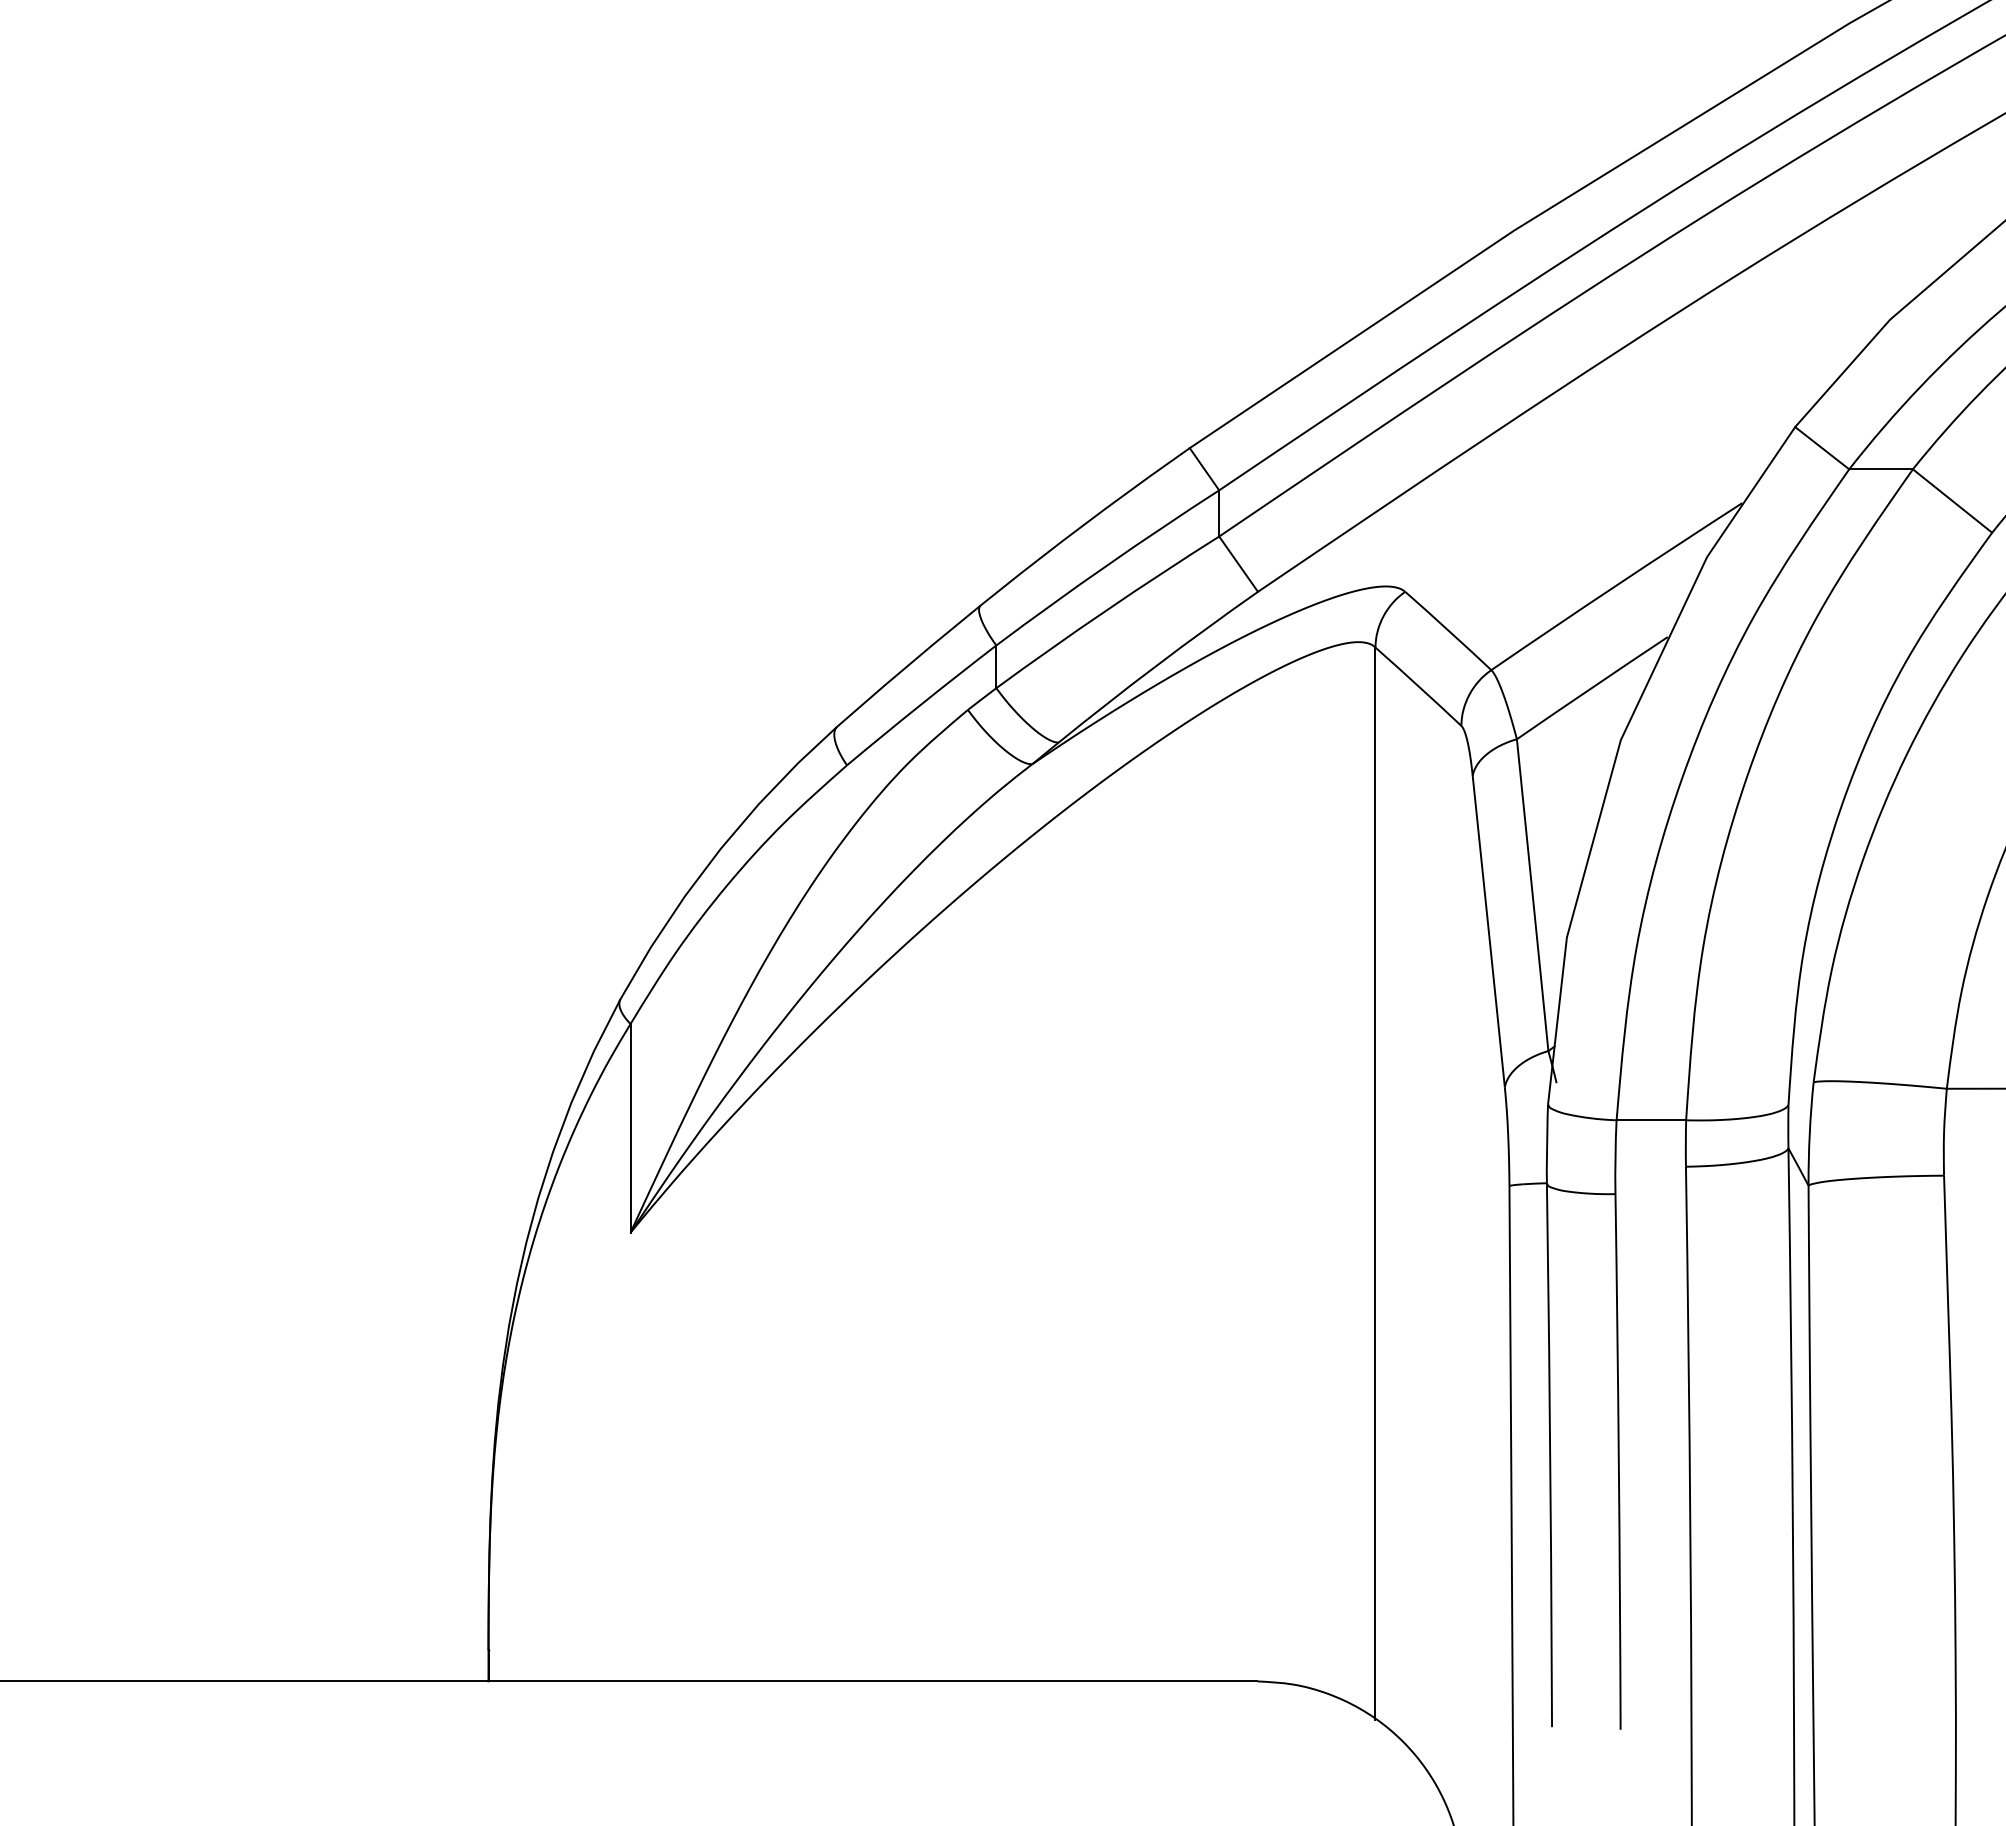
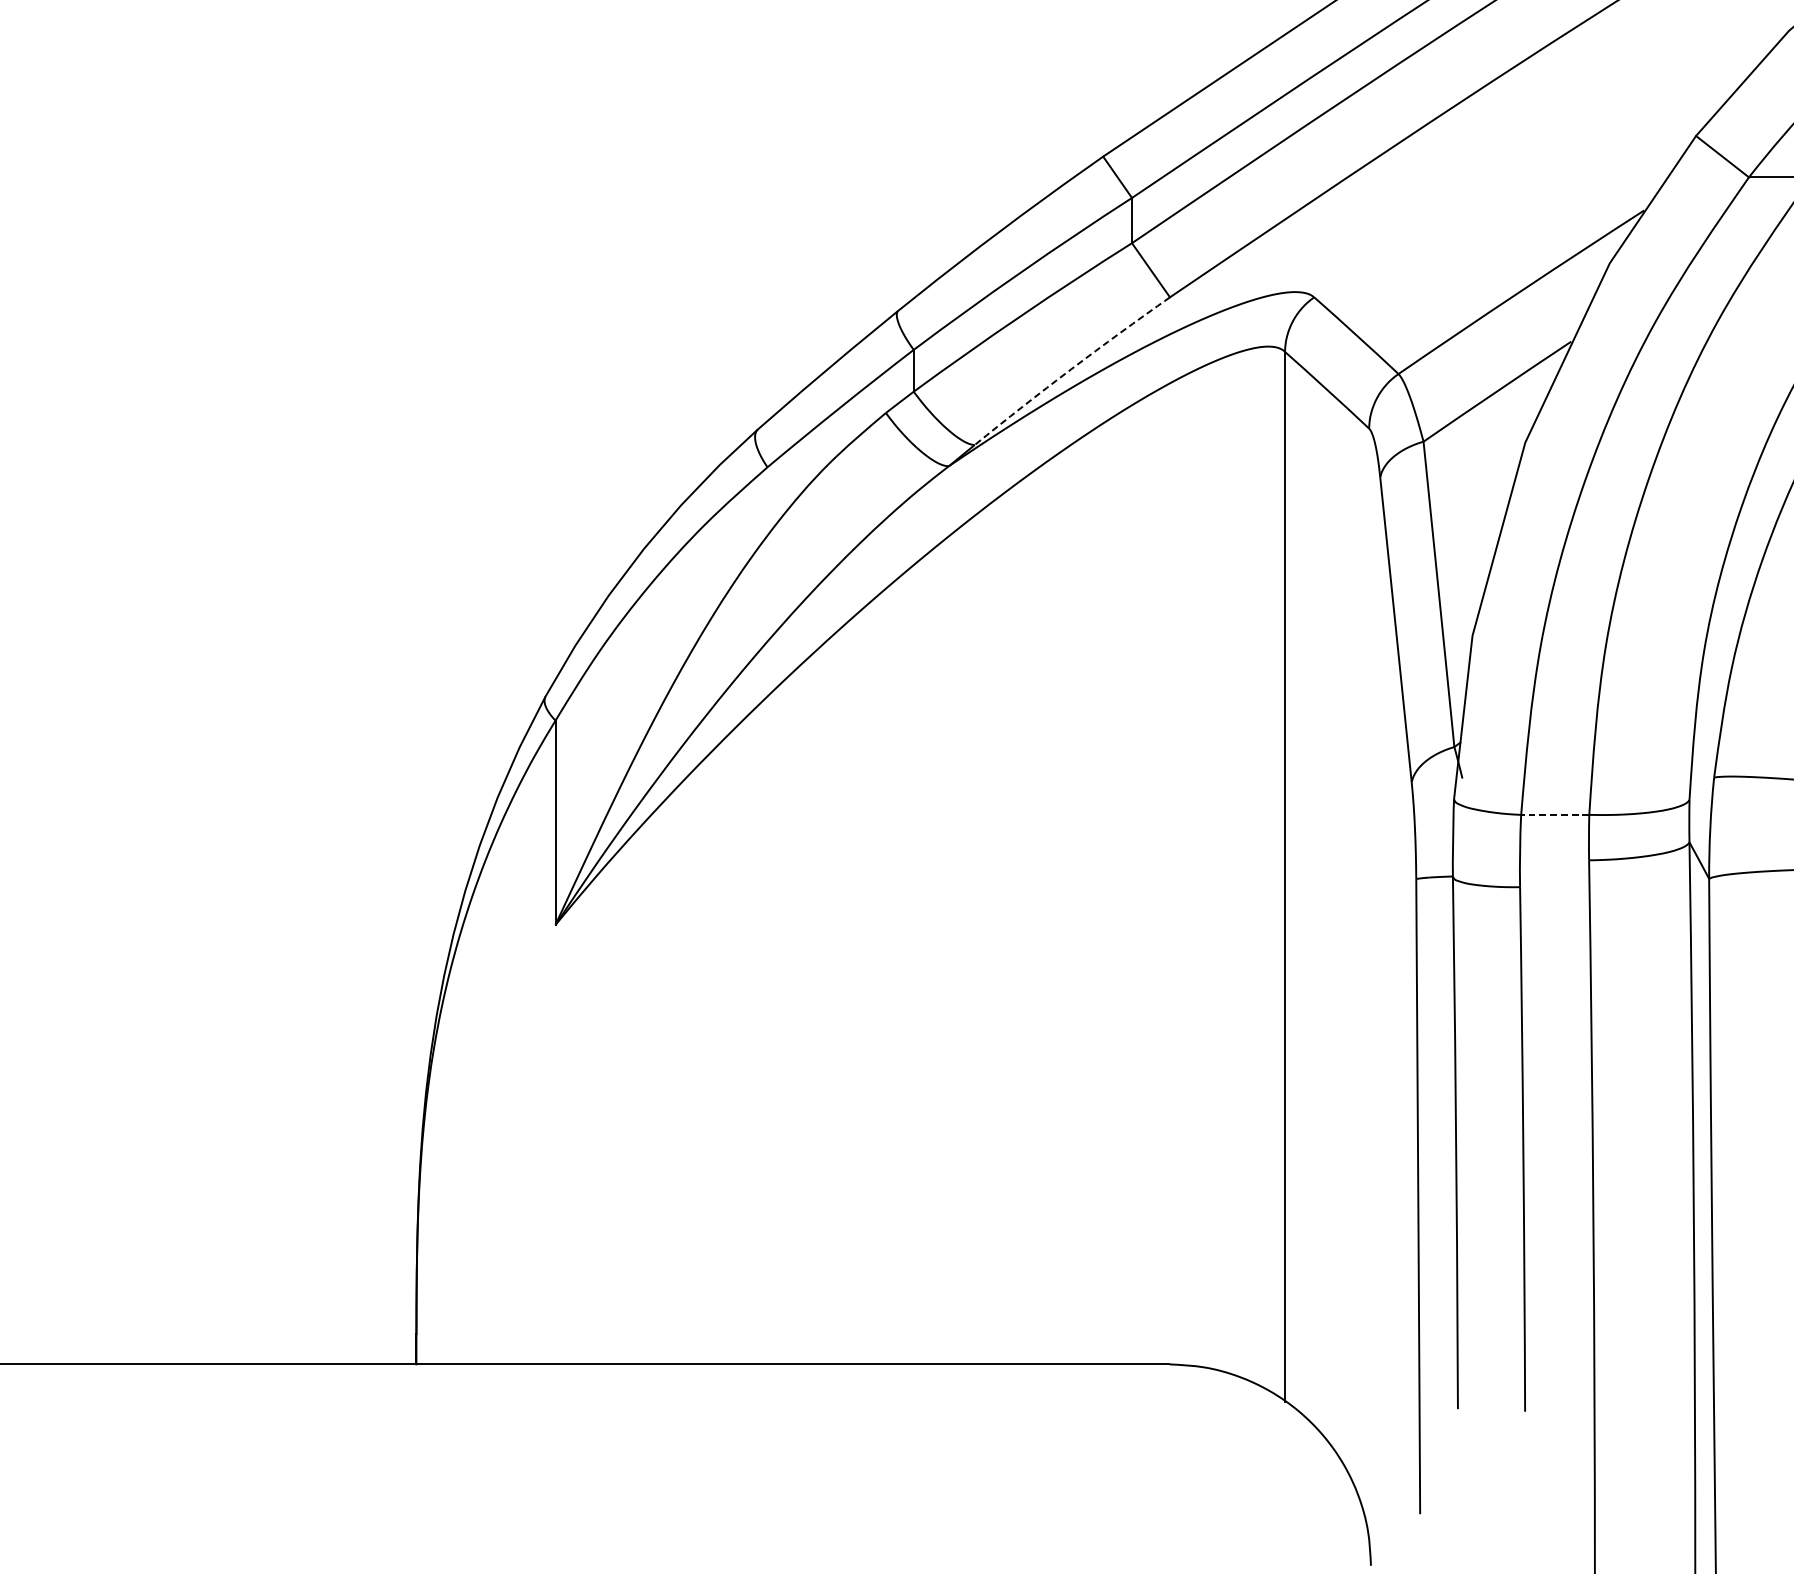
arc: (1157, 665) -> (1071, 369), solid -> dashed
line: (1651, 1120) -> (1555, 815), solid -> dashed

